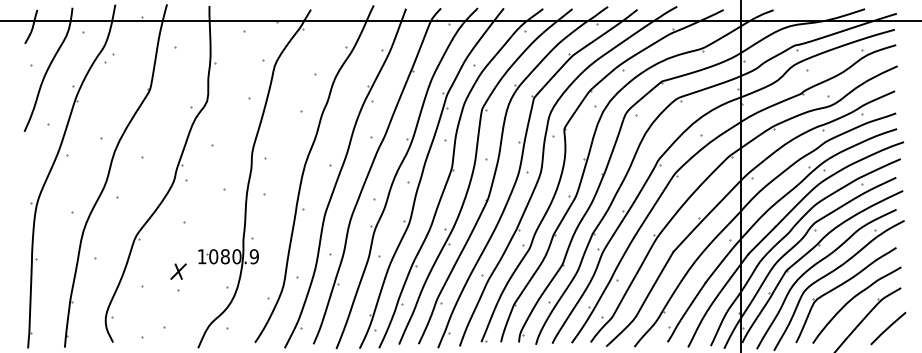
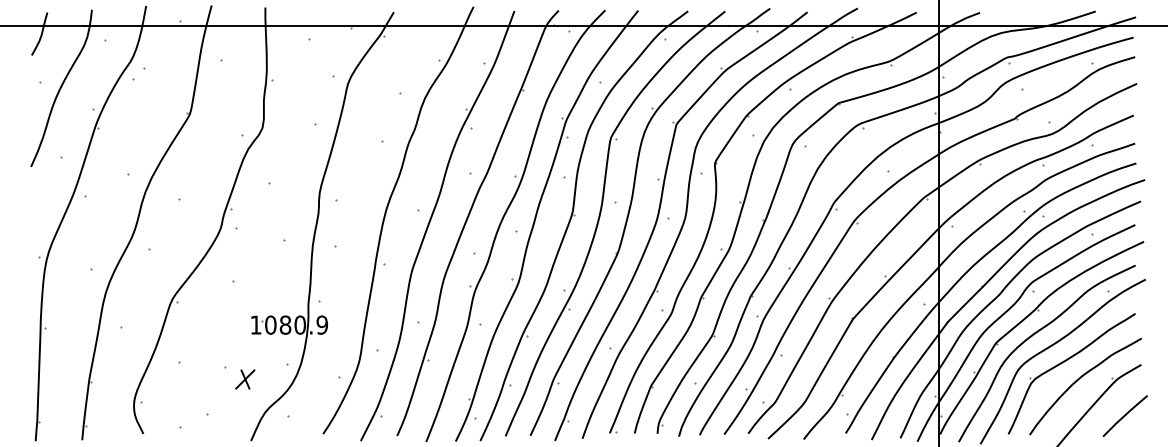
part: (178, 271) -> (245, 379), moved

